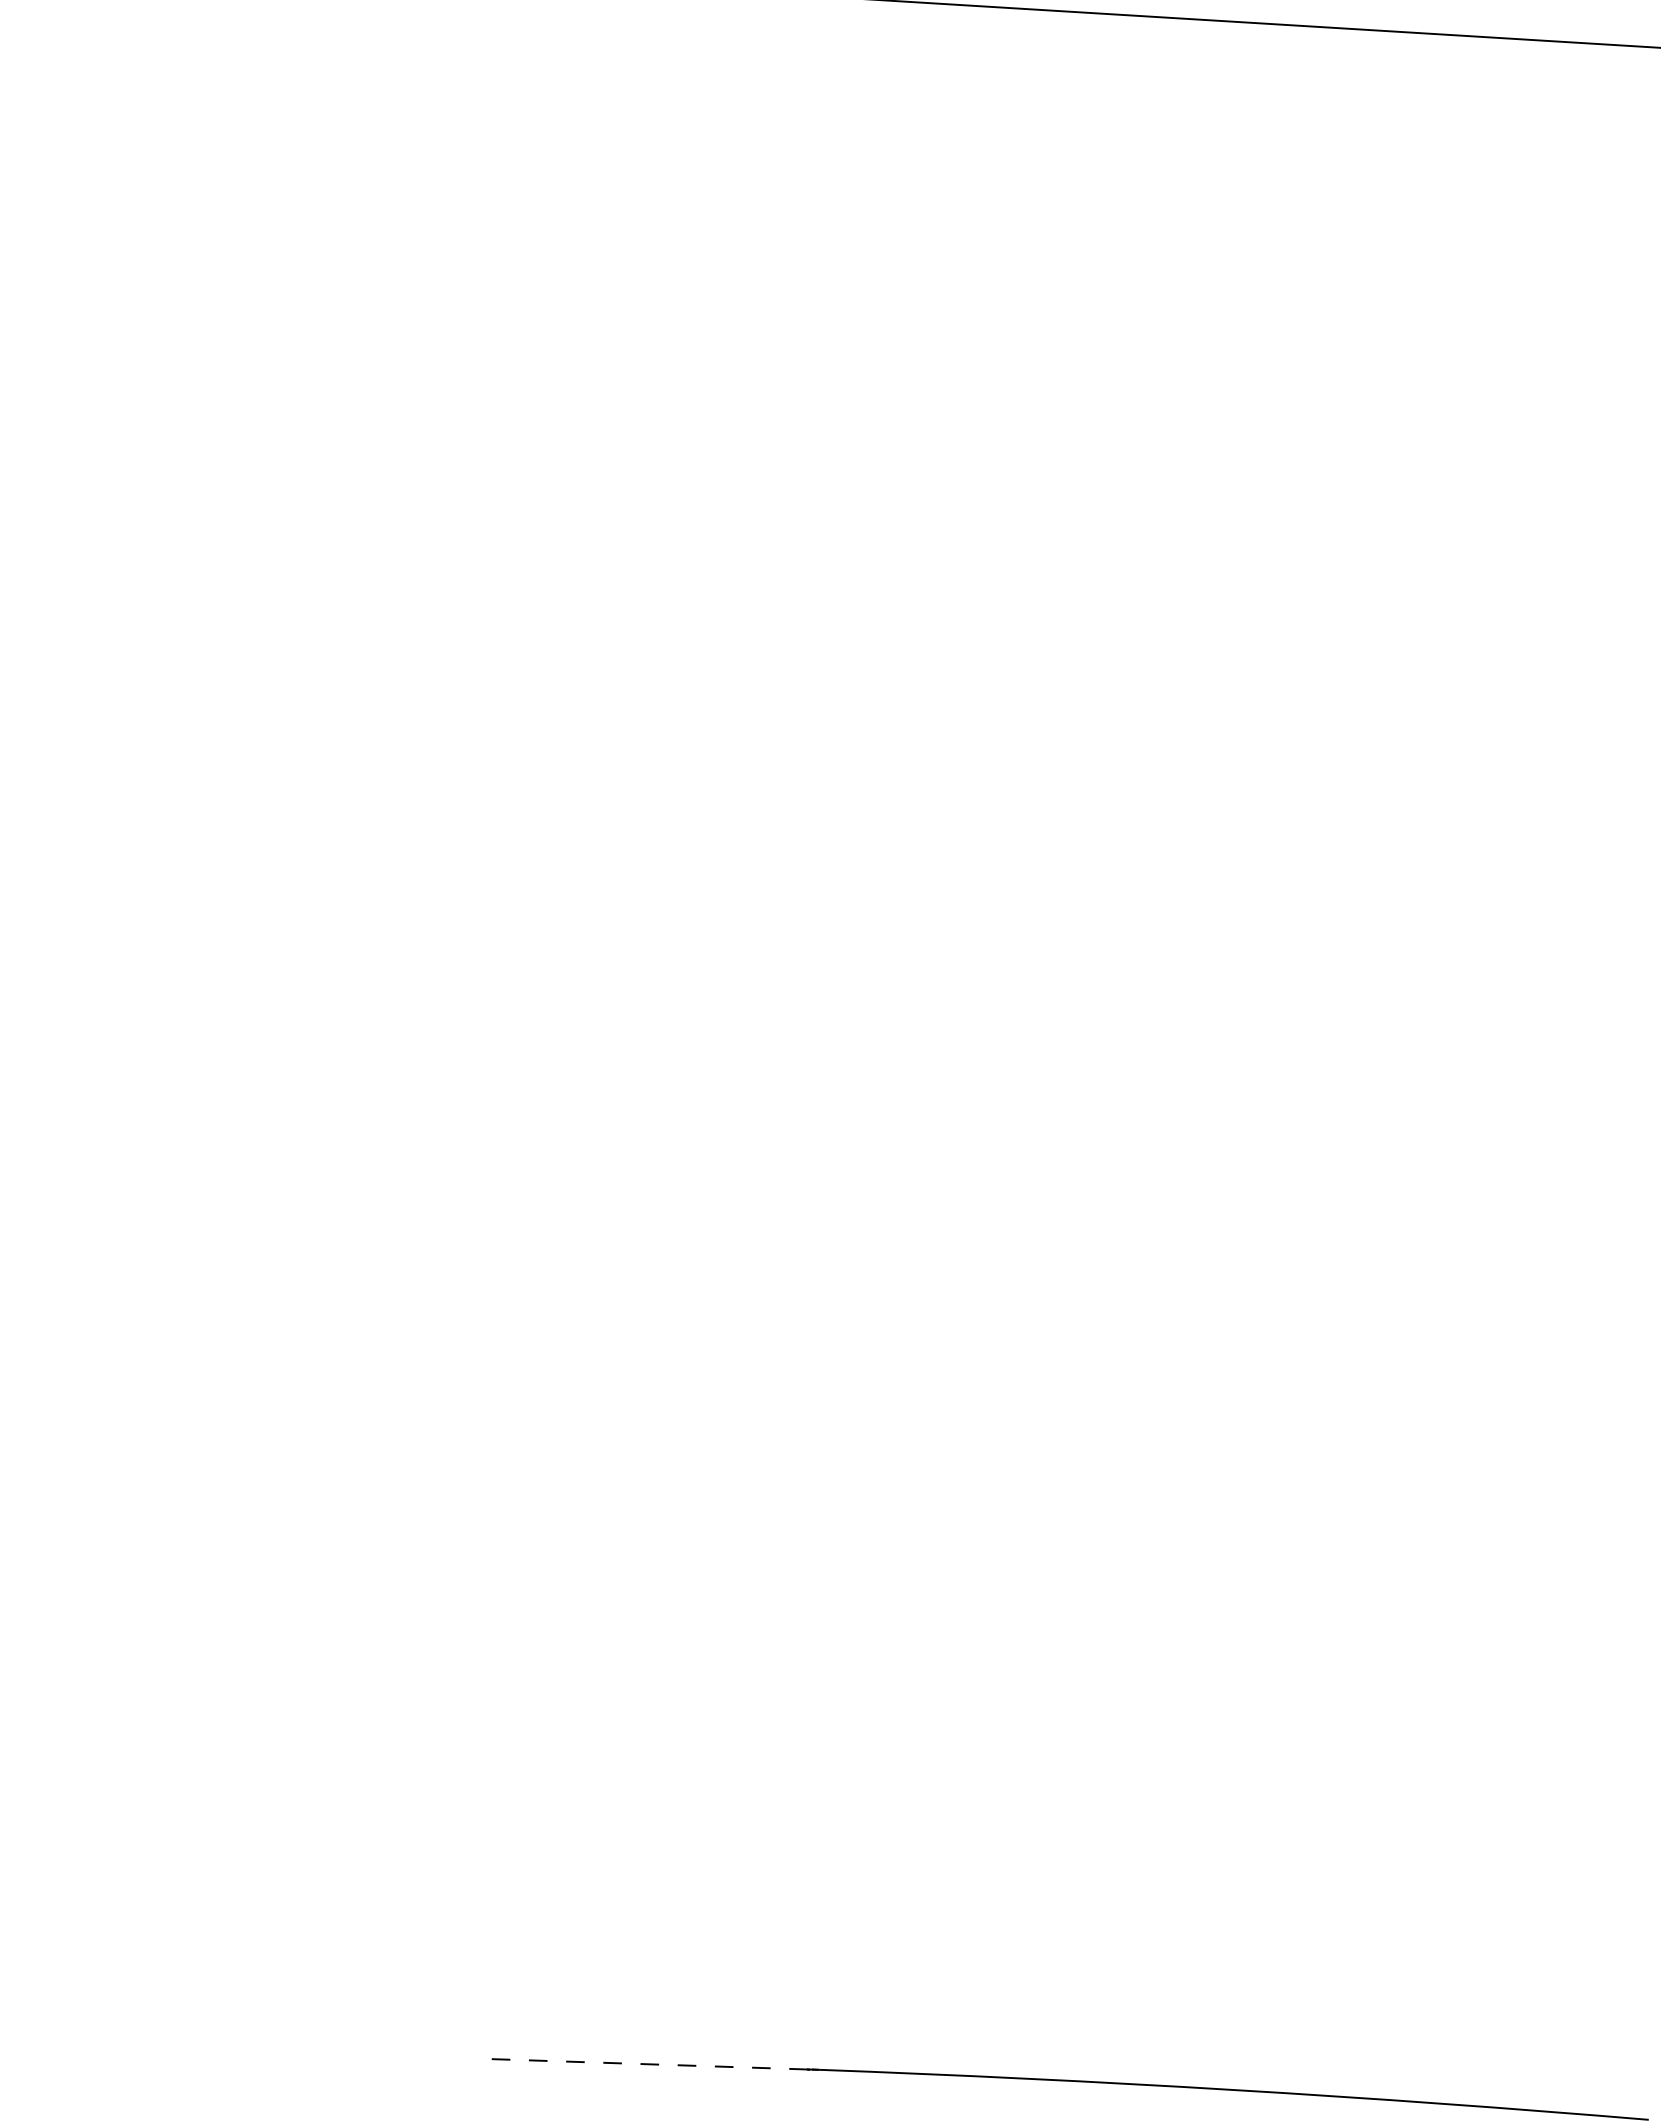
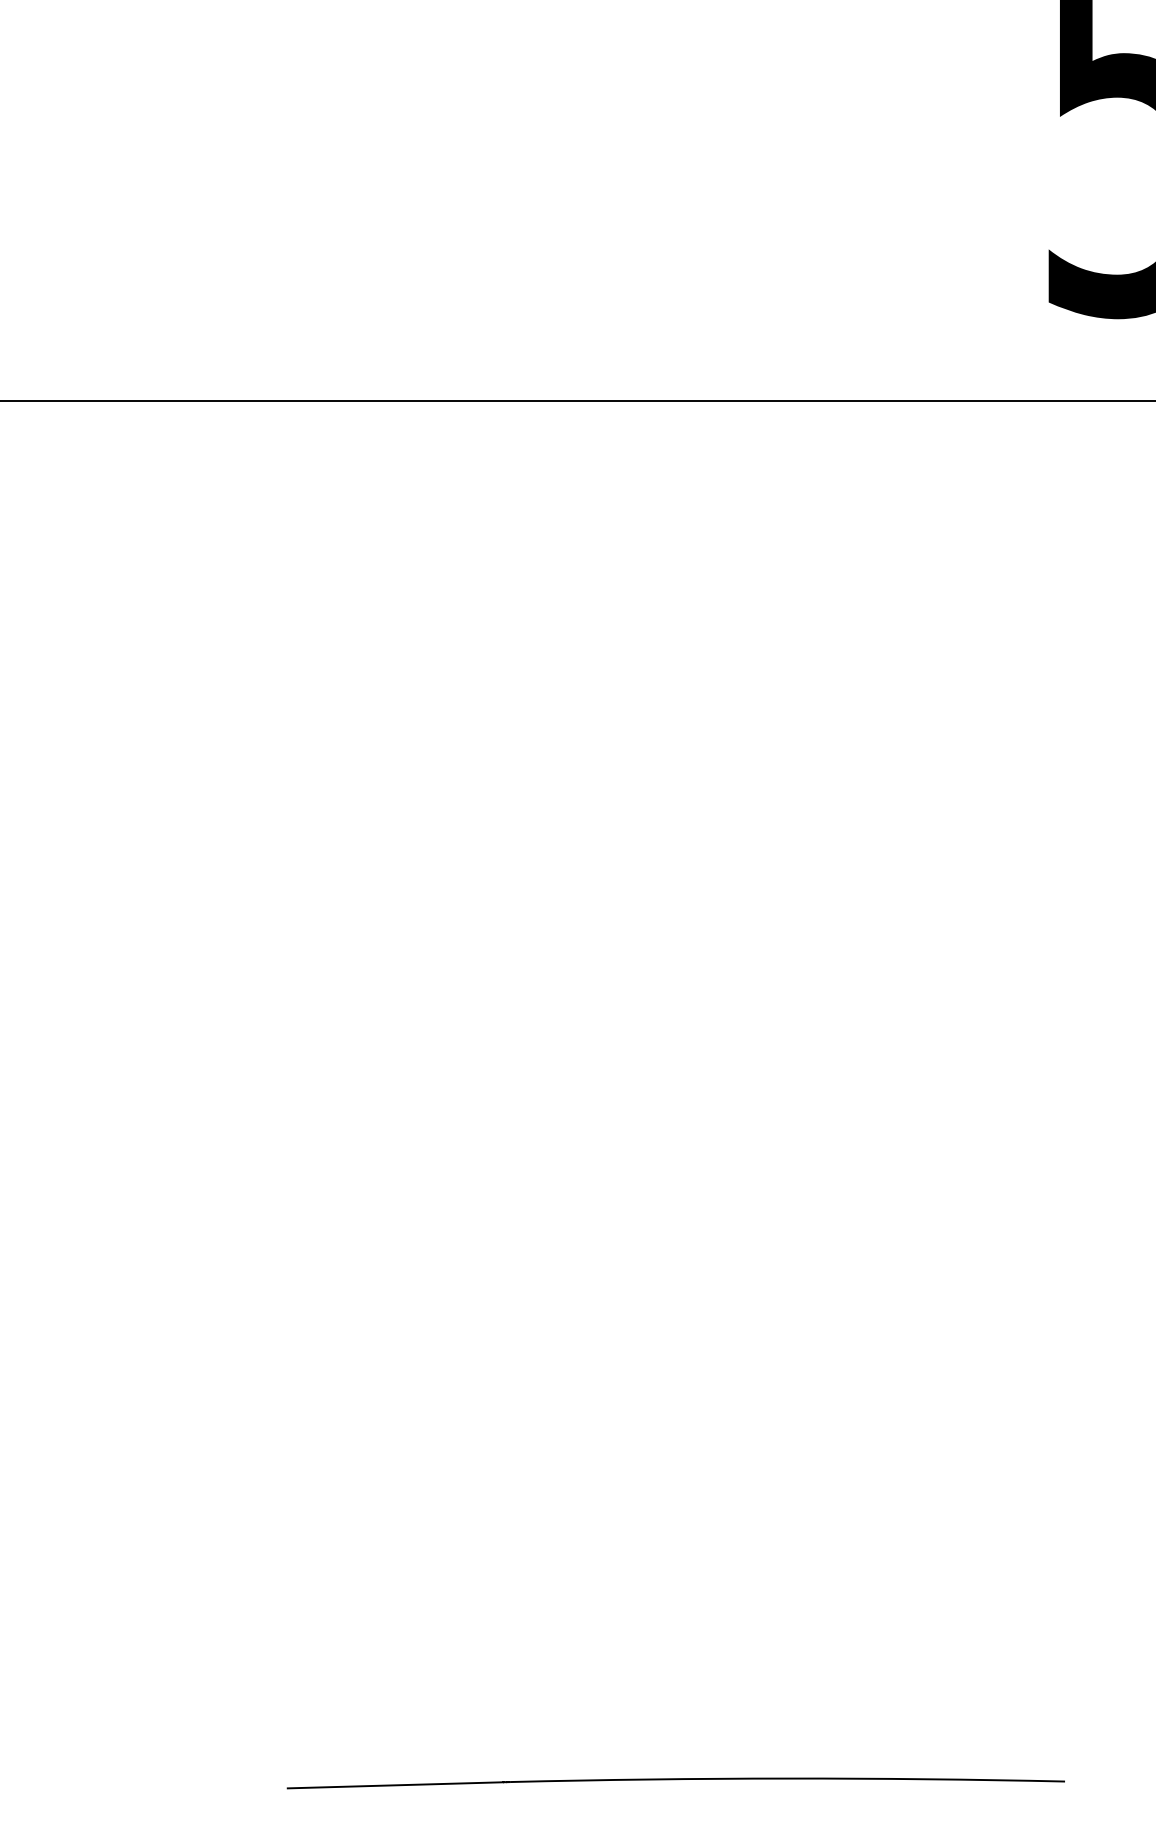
line: (646, 2064) -> (395, 1785), dashed -> solid

